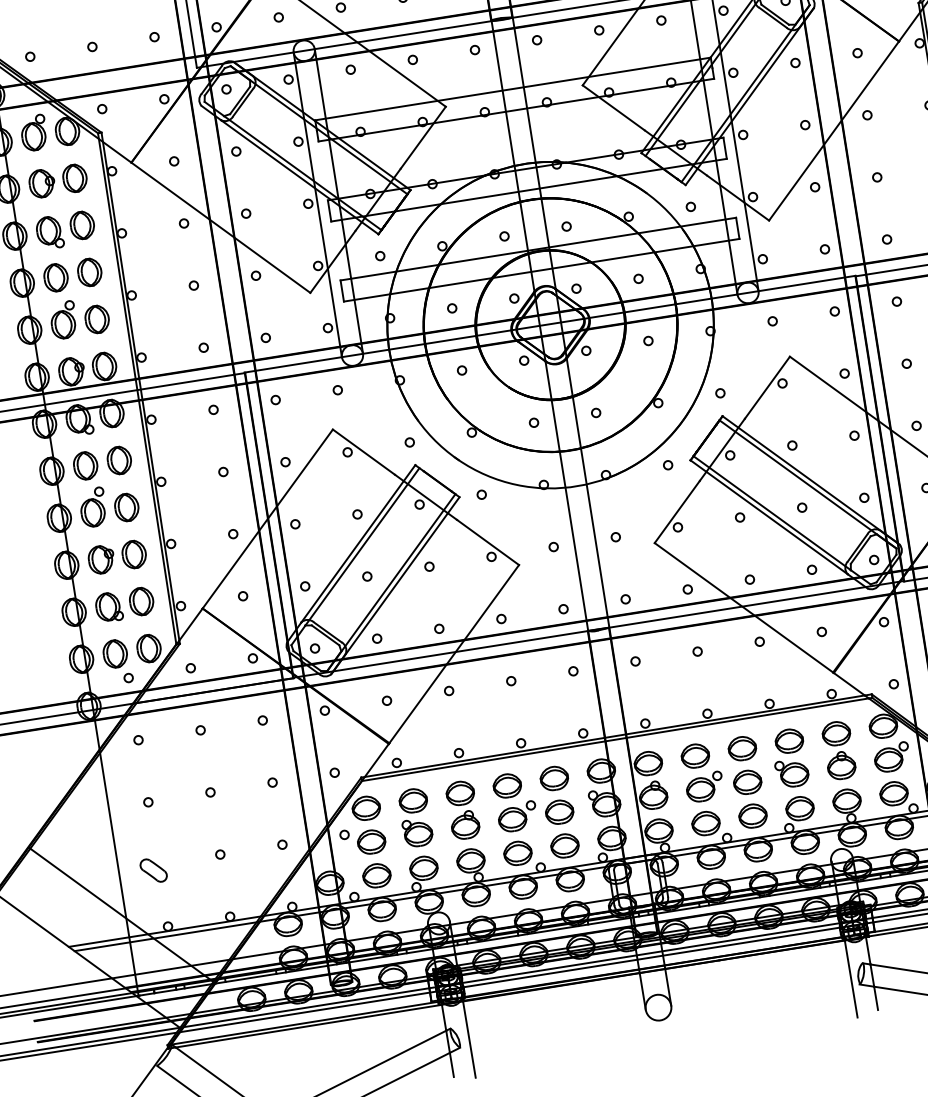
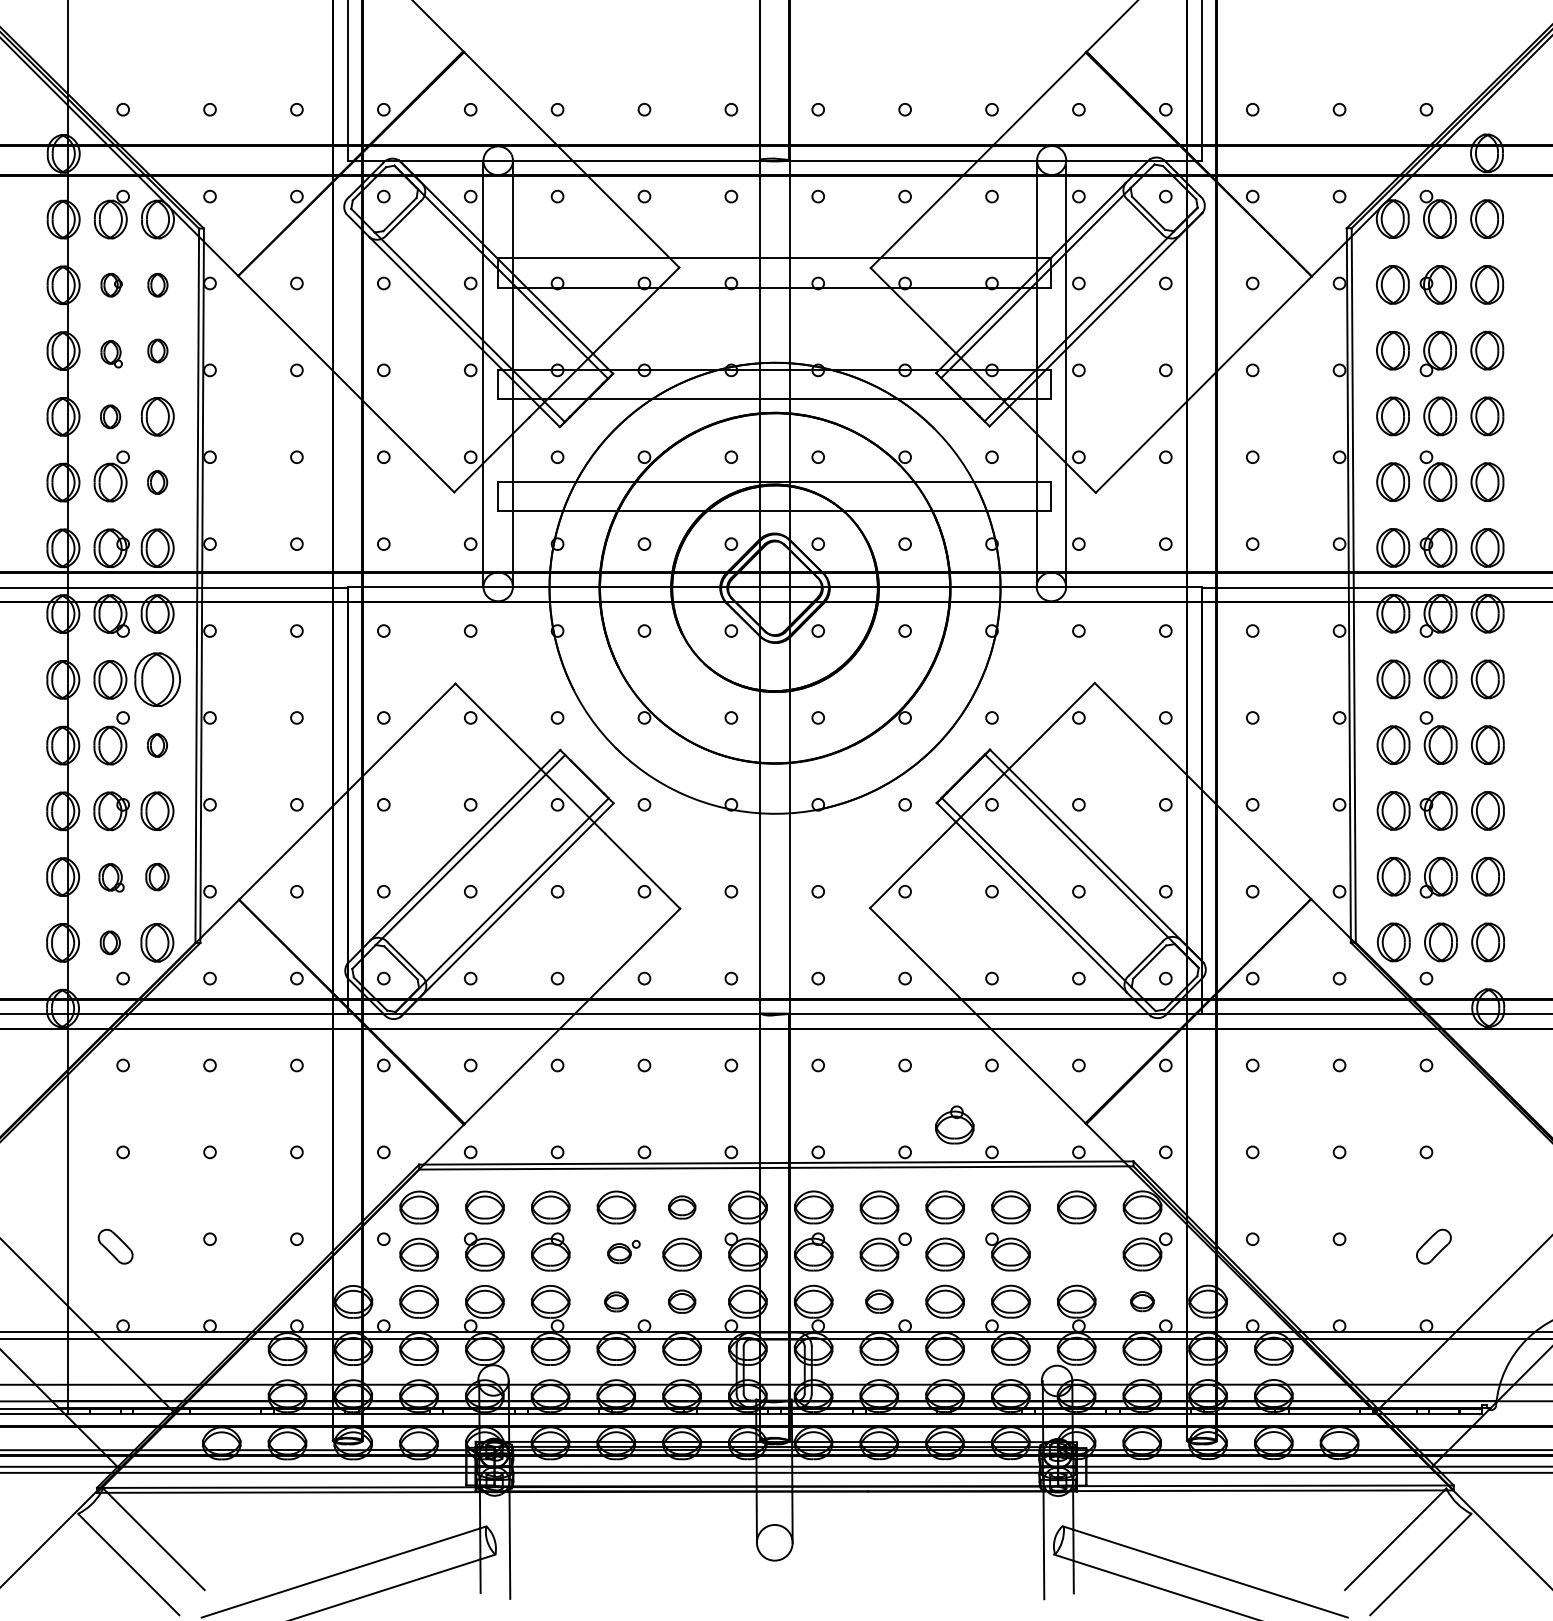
part: (74, 177) -> (157, 284), size x0.6
part: (41, 183) -> (111, 284), size x0.6
part: (82, 225) -> (157, 350), size x0.6
part: (49, 233) -> (111, 354), size x0.6
part: (55, 277) -> (110, 416), size x0.6
part: (97, 319) -> (157, 482), size x0.6
part: (119, 460) -> (157, 679), size x1.4
part: (126, 507) -> (157, 745), size x0.6
part: (141, 601) -> (157, 876), size x0.7
part: (108, 607) -> (111, 877), size x0.7
part: (115, 653) -> (110, 942), size x0.6
part: (841, 765) -> (954, 1124), moved
part: (553, 778) -> (681, 1207), size x0.7
part: (894, 793) -> (1142, 1301), size x0.6
part: (517, 816) -> (623, 1251), size x0.6
part: (706, 823) -> (879, 1301), size x0.7
part: (564, 845) -> (681, 1301), size x0.7
part: (517, 853) -> (616, 1301), size x0.6

